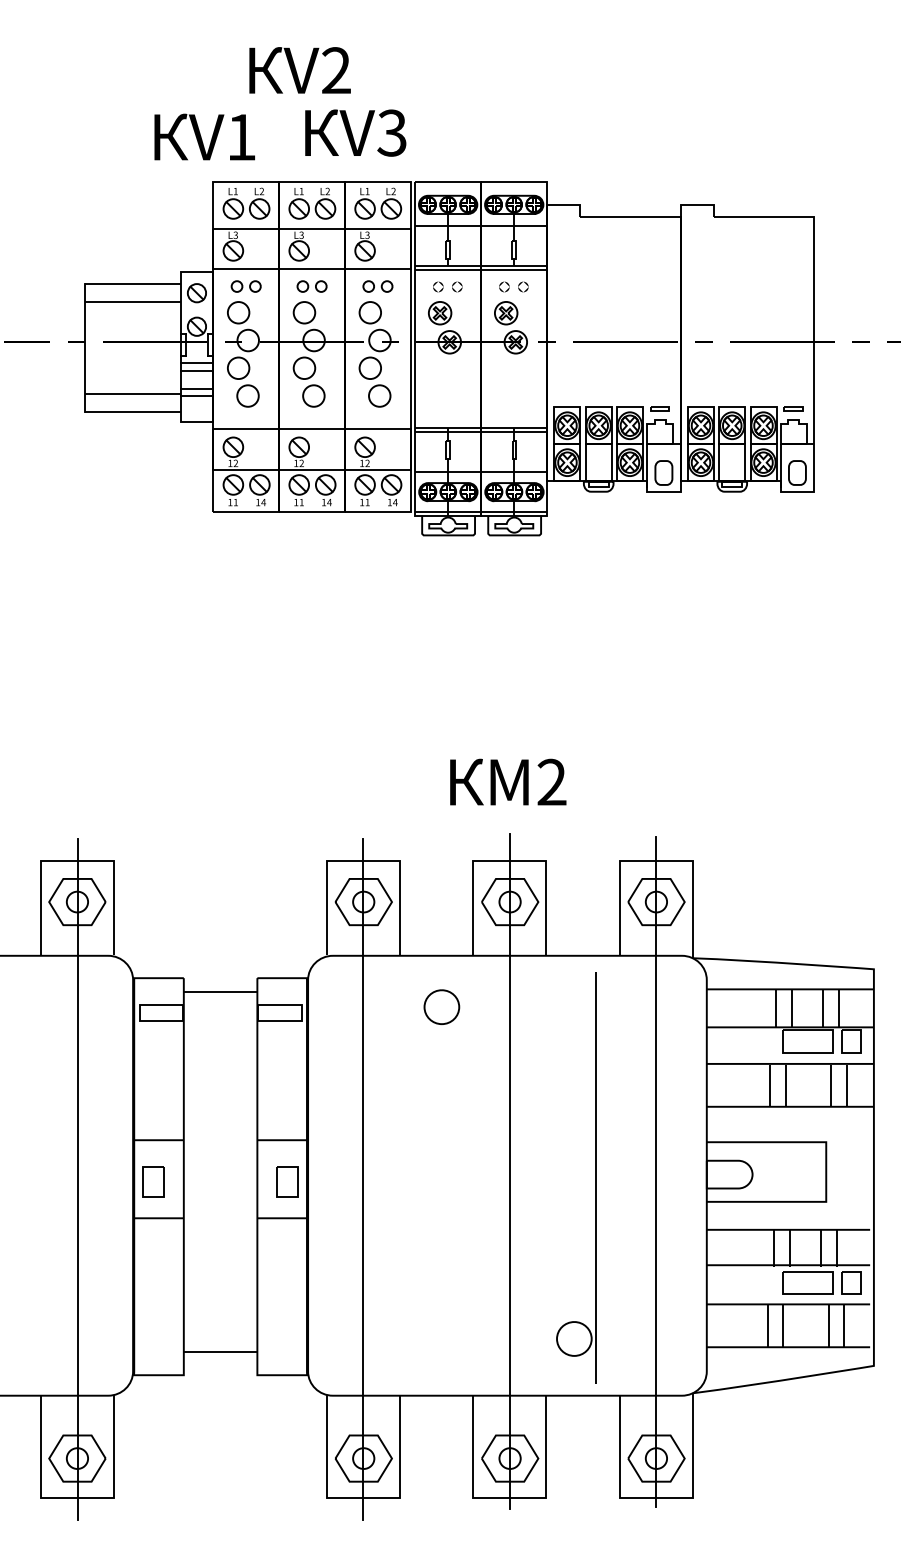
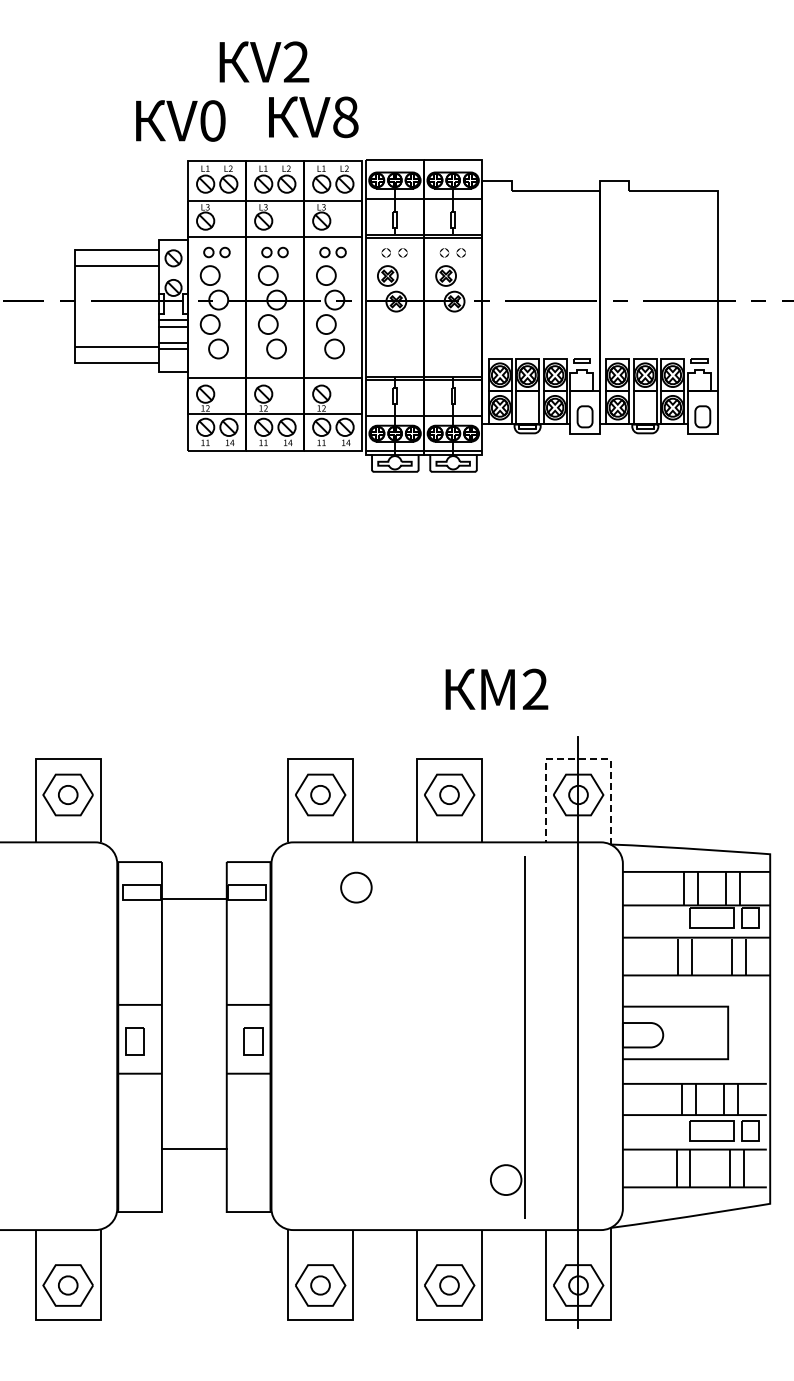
text: (392, 133) -> (345, 117), V3 -> V8
text: (241, 136) -> (212, 120), V1 -> V0
text: (507, 781) -> (496, 688), moved
line: (656, 860) -> (578, 758), solid -> dashed
line: (219, 992) -> (193, 898), moved
part: (441, 1007) -> (356, 887), moved
line: (510, 1171) -> (449, 1032), removed
line: (77, 1179) -> (68, 1039), removed
line: (363, 1179) -> (320, 1039), removed
line: (219, 1351) -> (193, 1149), moved

